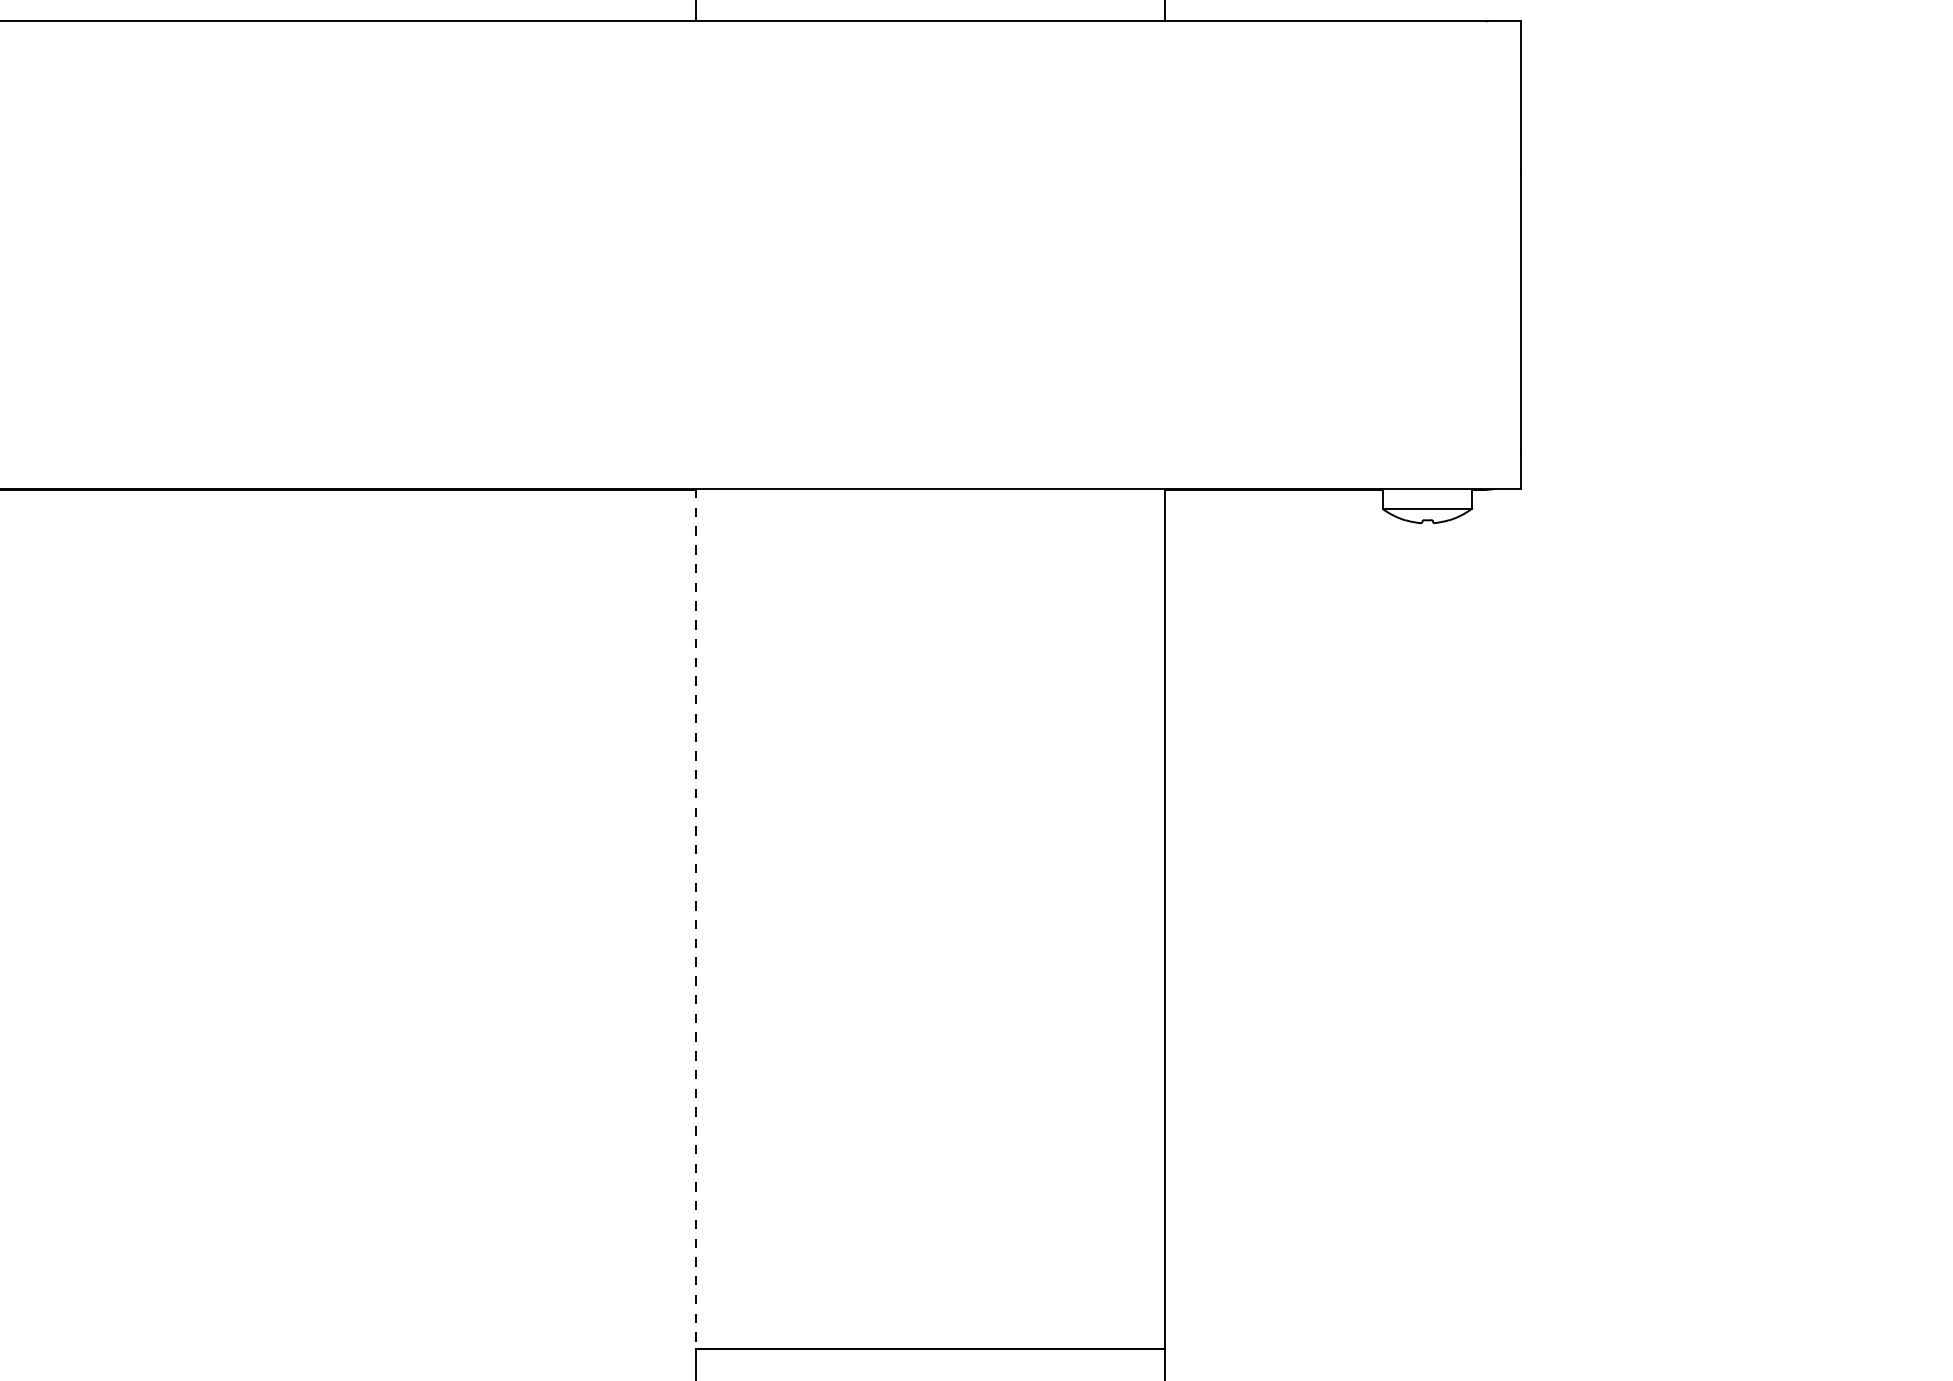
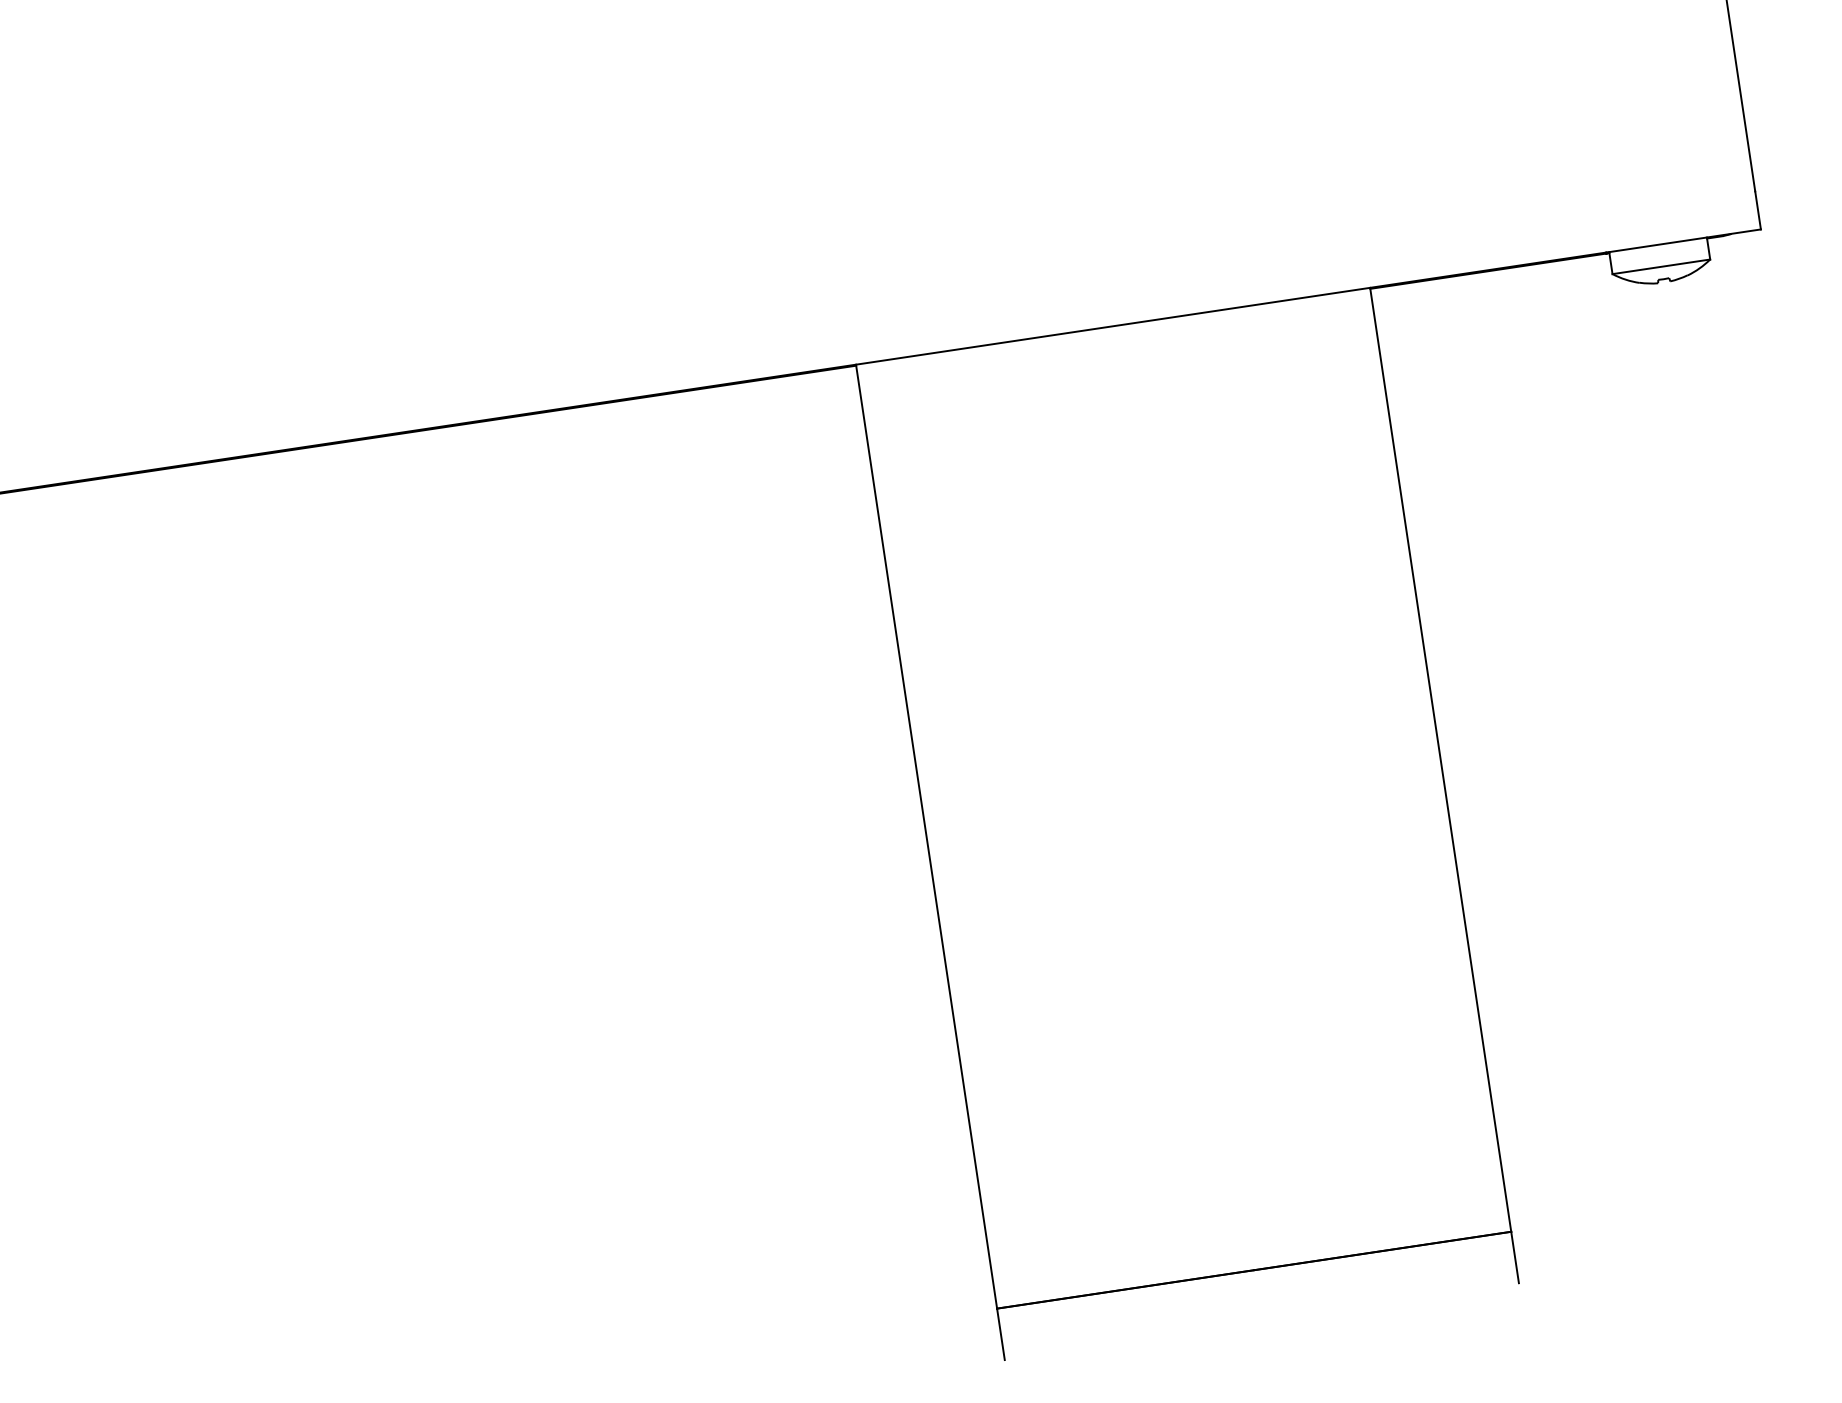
line: (696, 919) -> (926, 837), dashed -> solid

